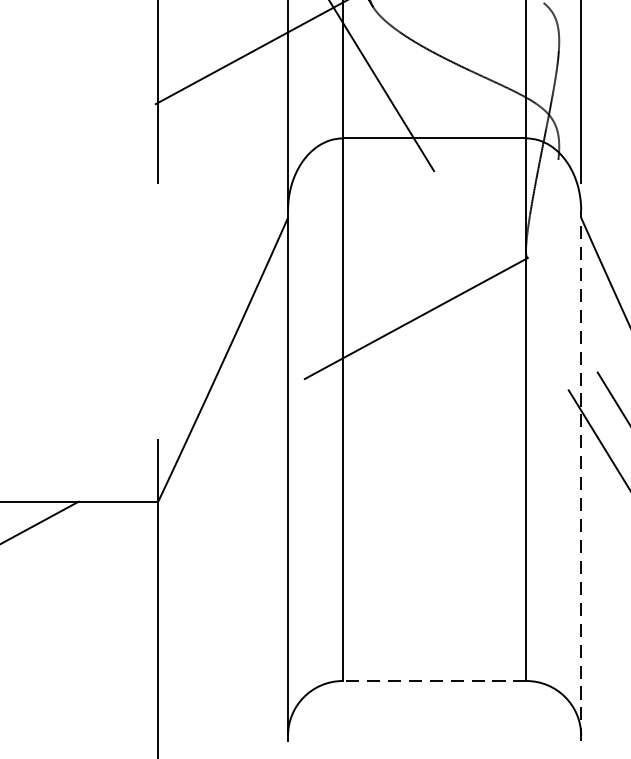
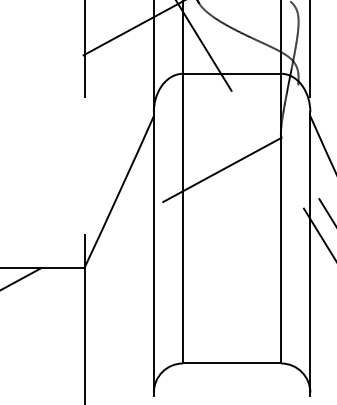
line: (581, 475) -> (310, 253), dashed -> solid
line: (433, 681) -> (231, 363), dashed -> solid

